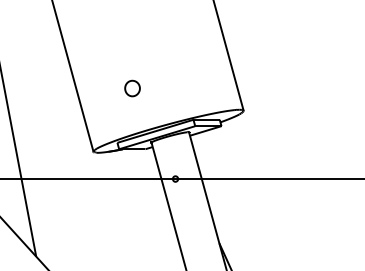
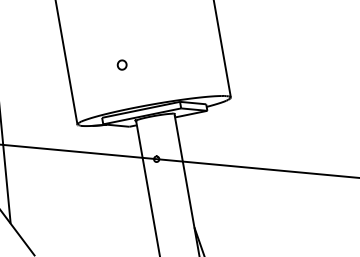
part: (132, 88) -> (122, 65), size x0.6

